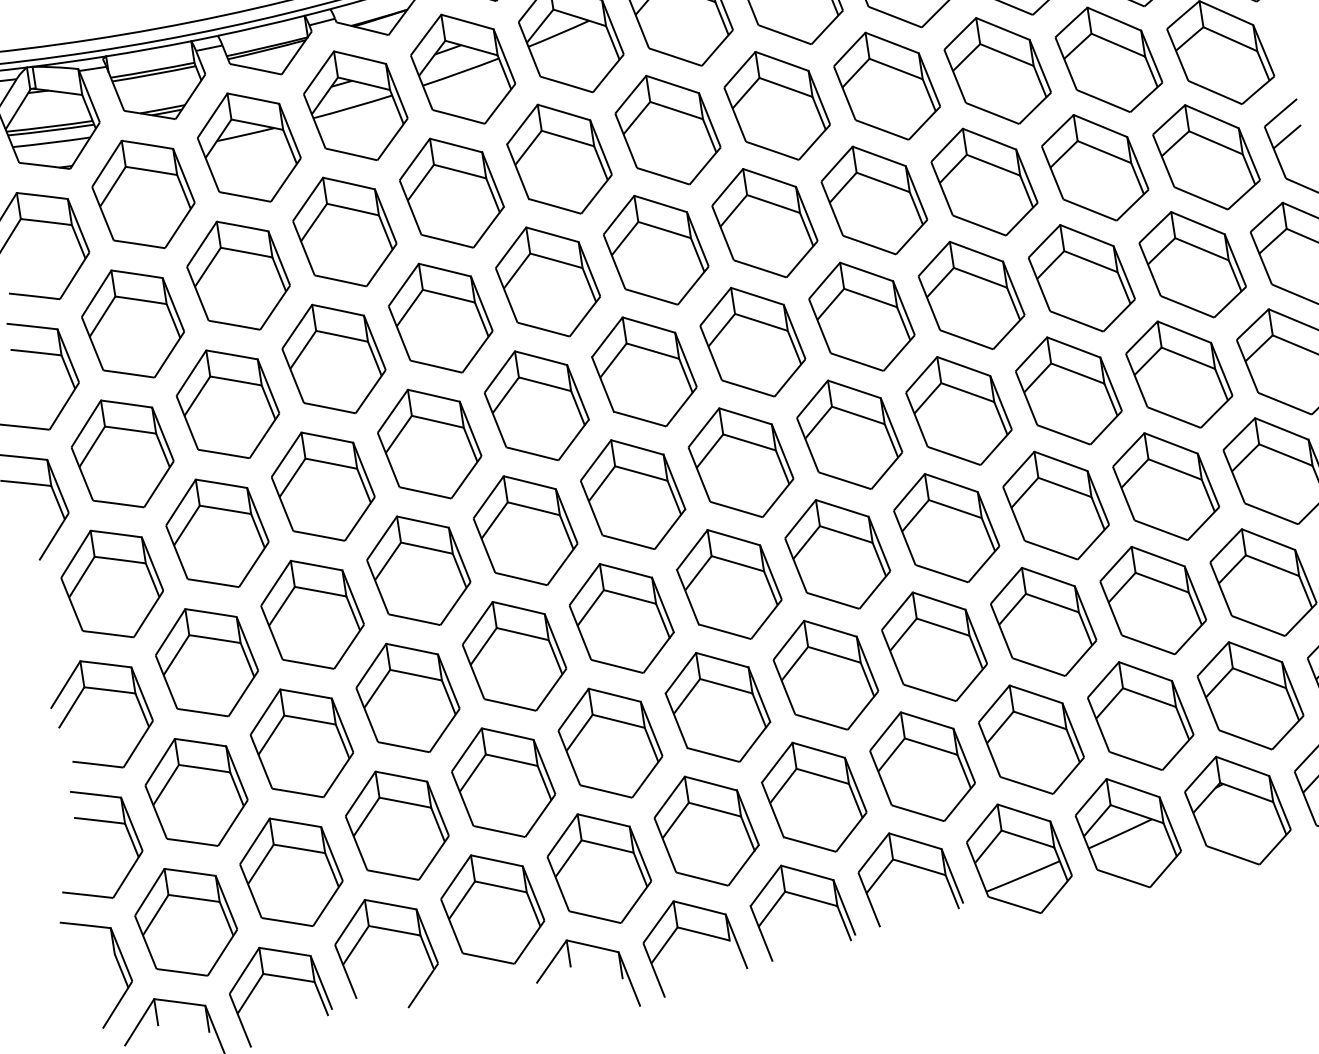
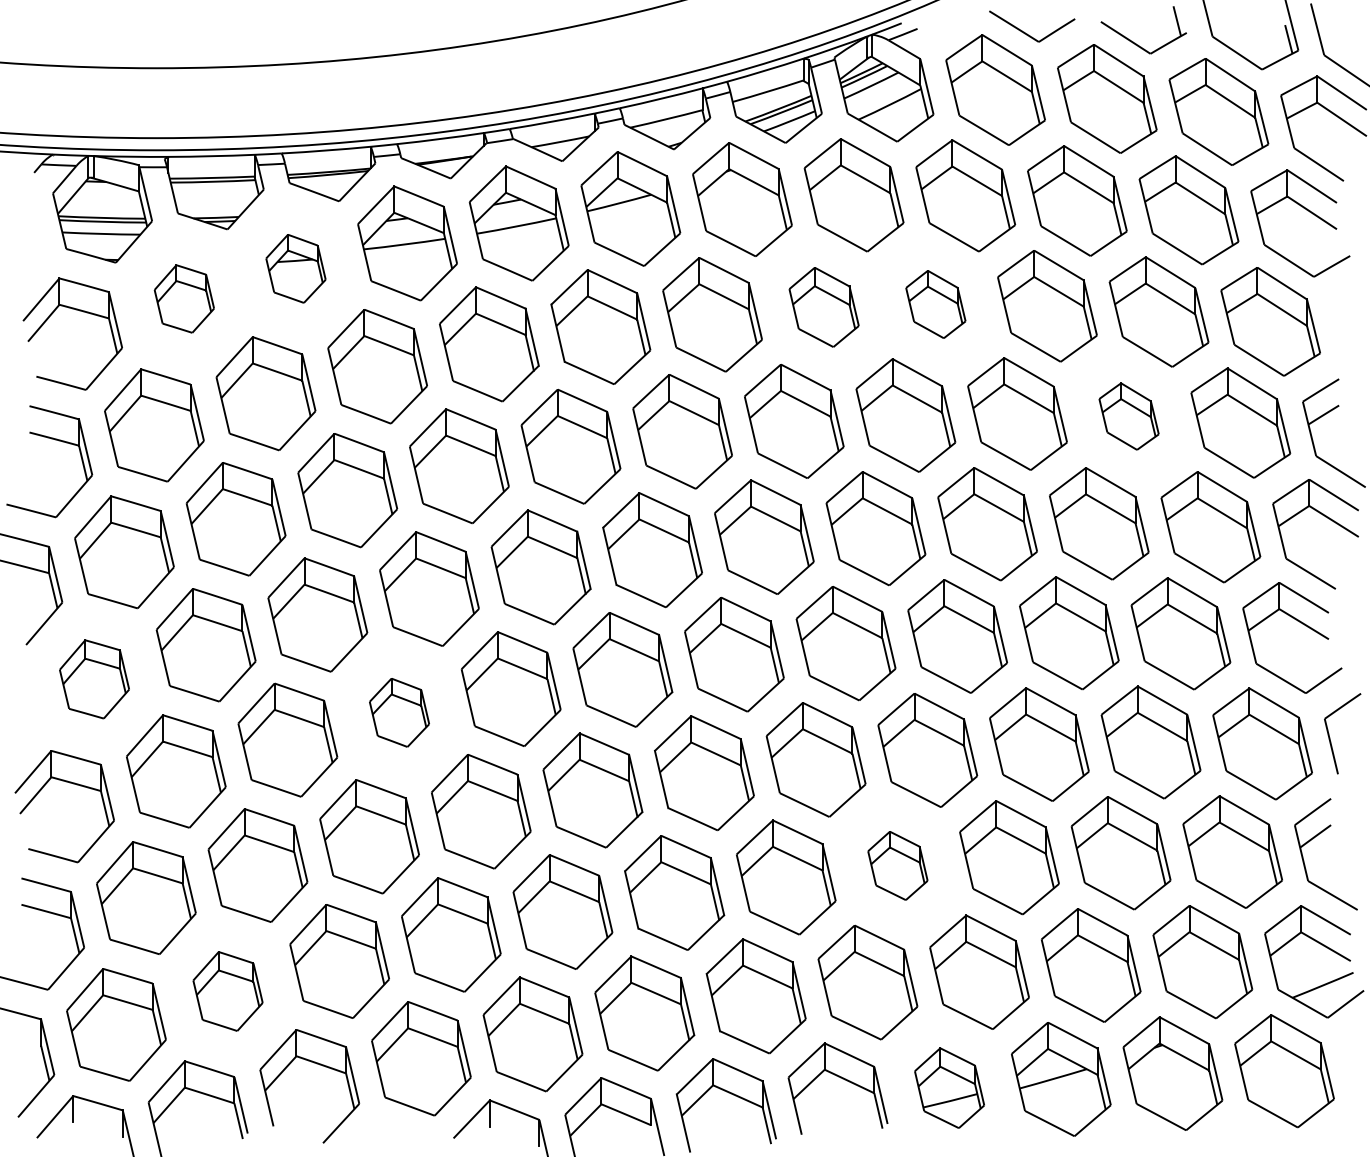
part: (886, 86) -> (935, 304), size x0.6
part: (776, 106) -> (823, 307), size x0.7
part: (248, 147) -> (295, 268), size x0.6
part: (1094, 167) -> (1128, 416), size x0.6
part: (143, 193) -> (184, 298), size x0.6
part: (418, 570) -> (399, 712), size x0.6
part: (112, 584) -> (94, 679), size x0.7
part: (934, 646) -> (897, 865), size x0.6
part: (1019, 858) -> (949, 1087), size x0.7
part: (290, 872) -> (227, 991), size x0.7

